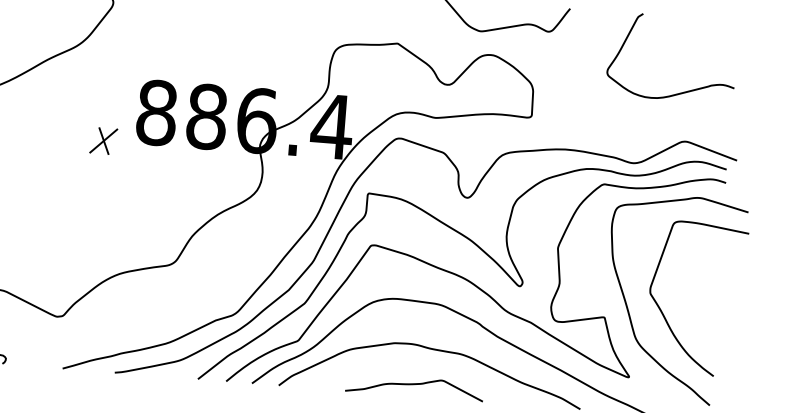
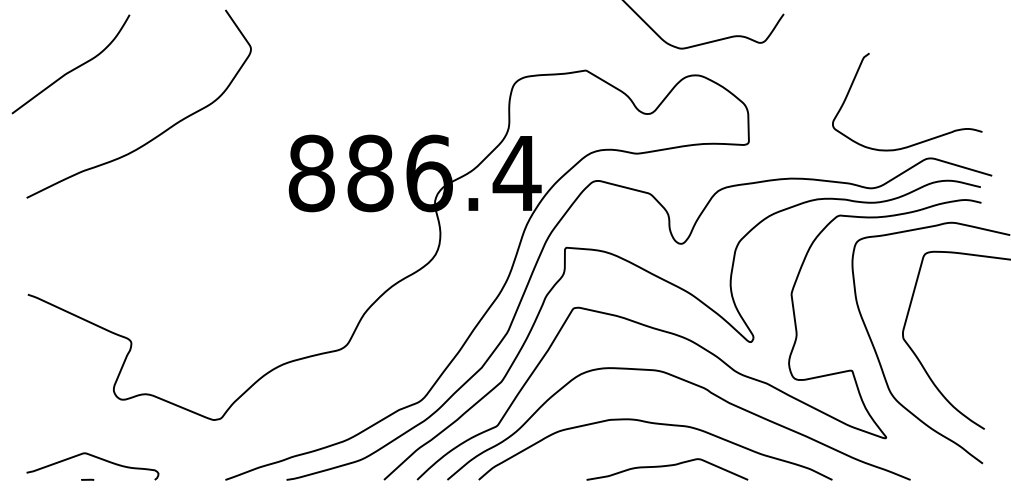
curve: (680, 92) -> (920, 141), moved
part: (103, 140) -> (252, 210), removed
curve: (415, 384) -> (667, 466), moved

